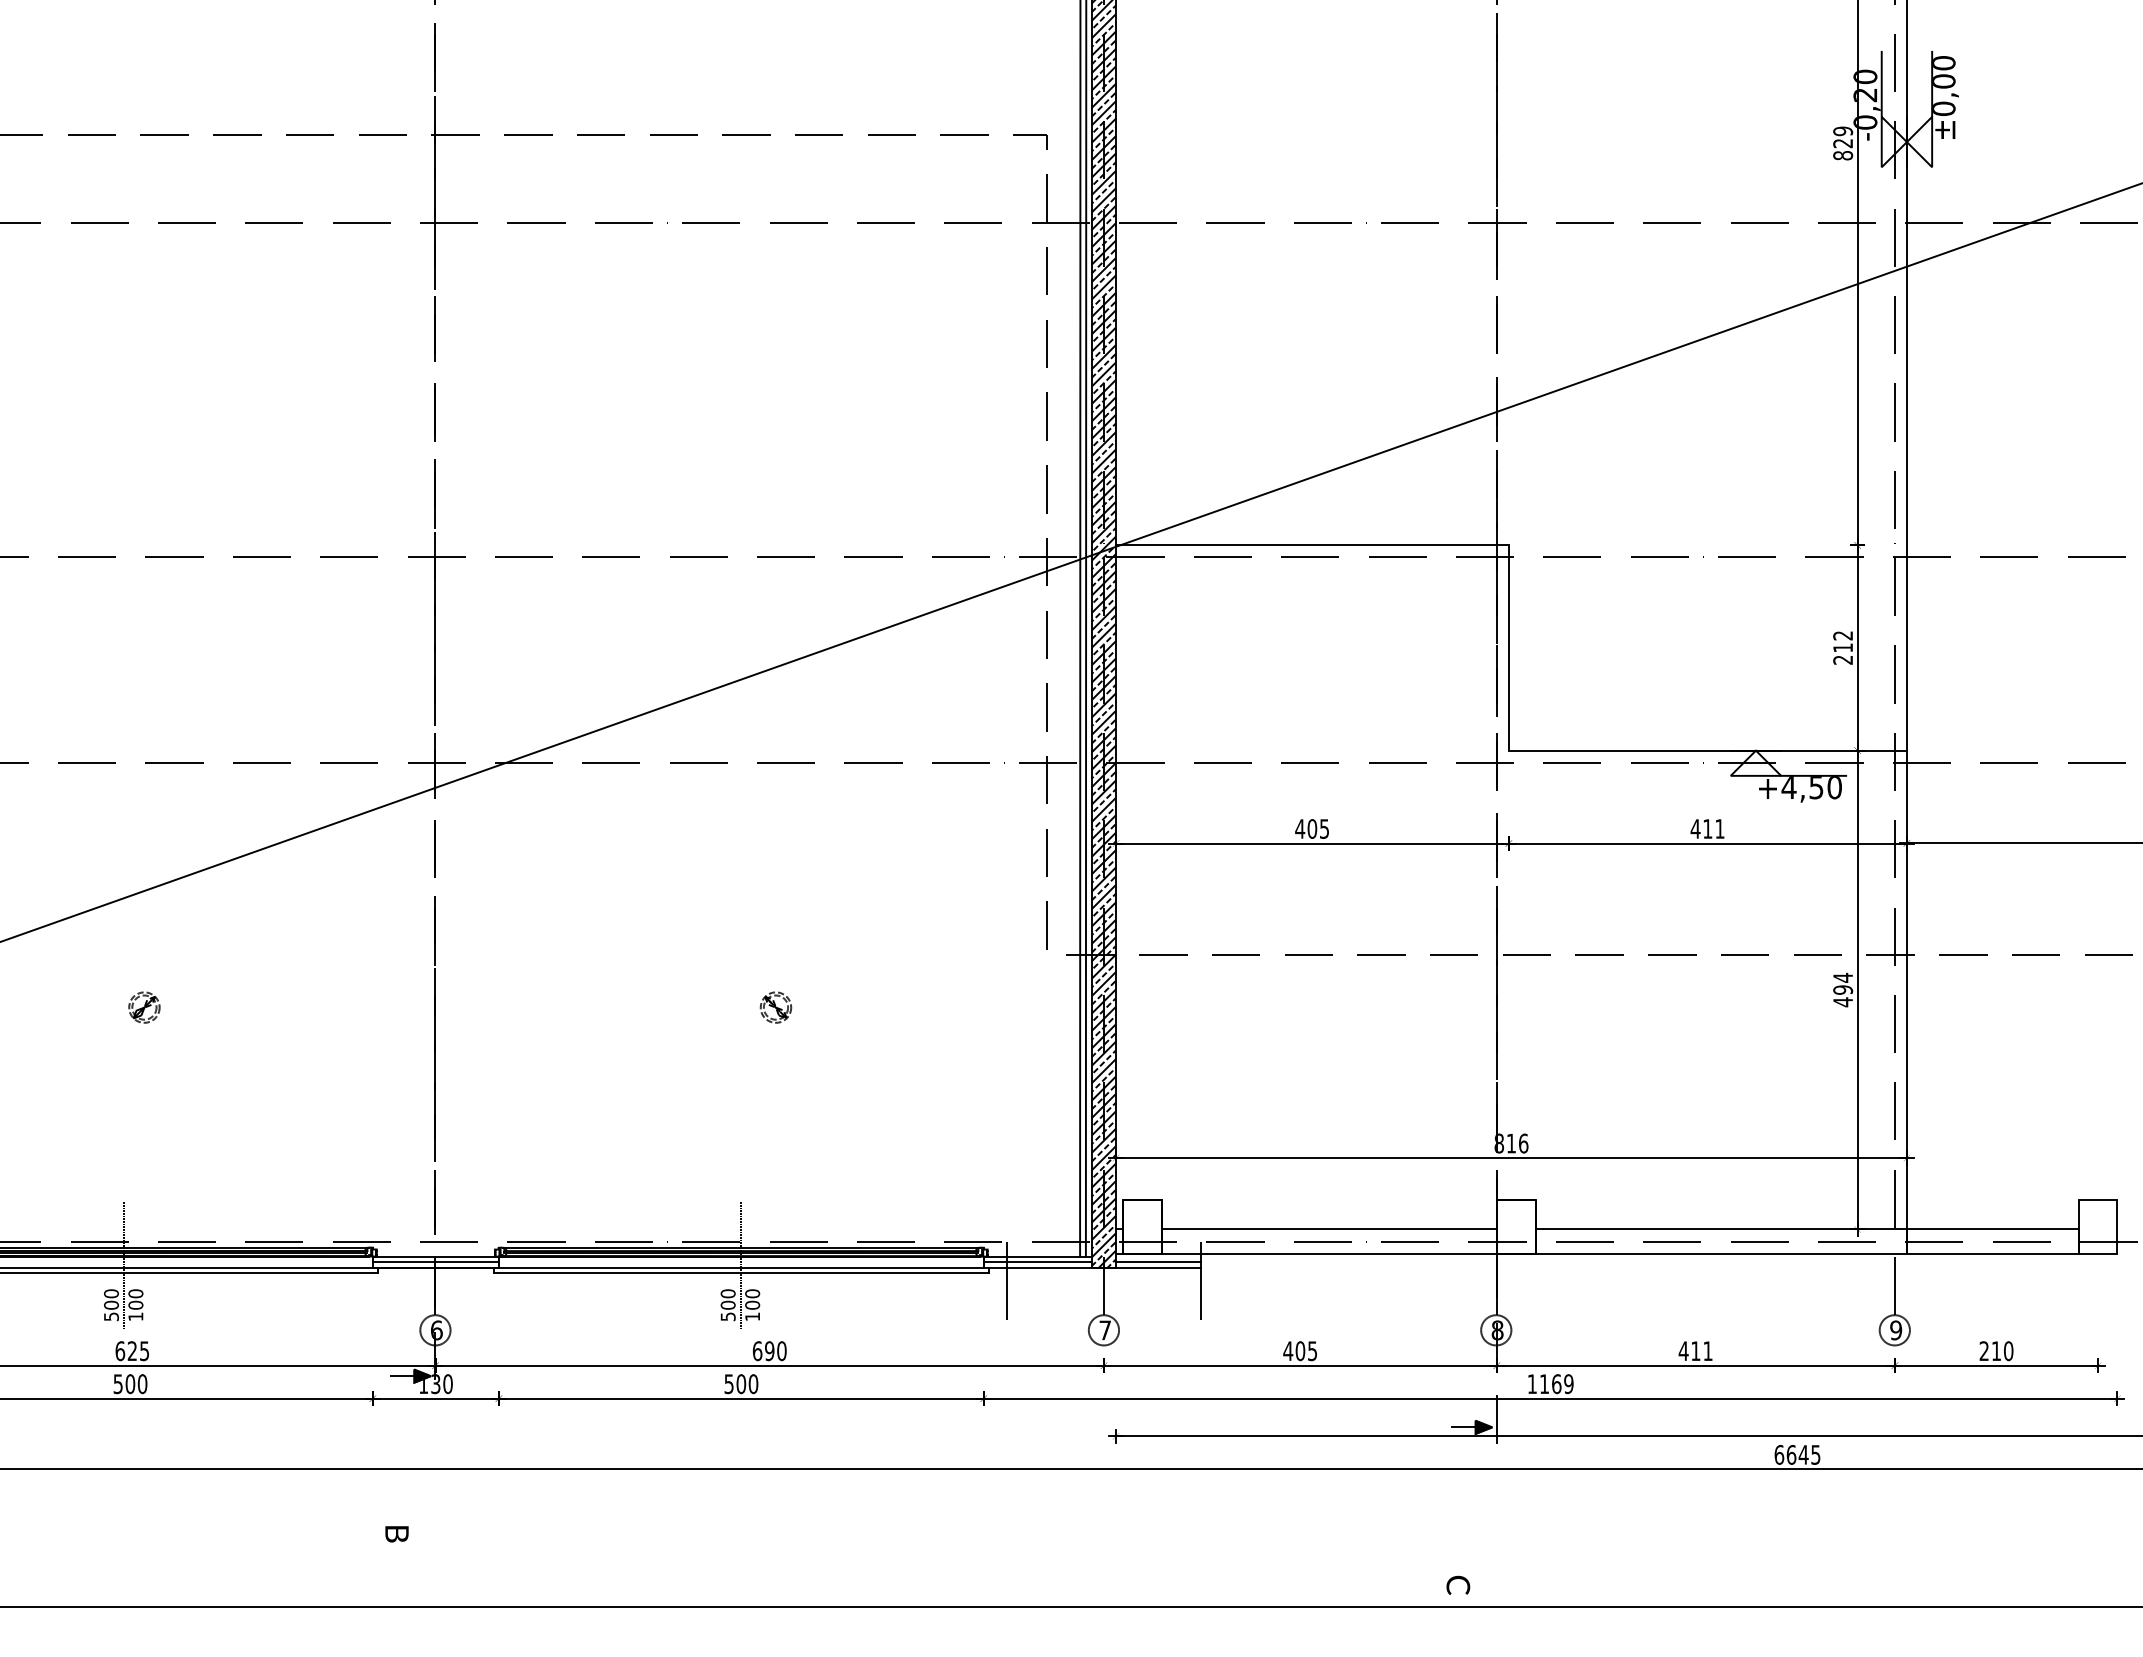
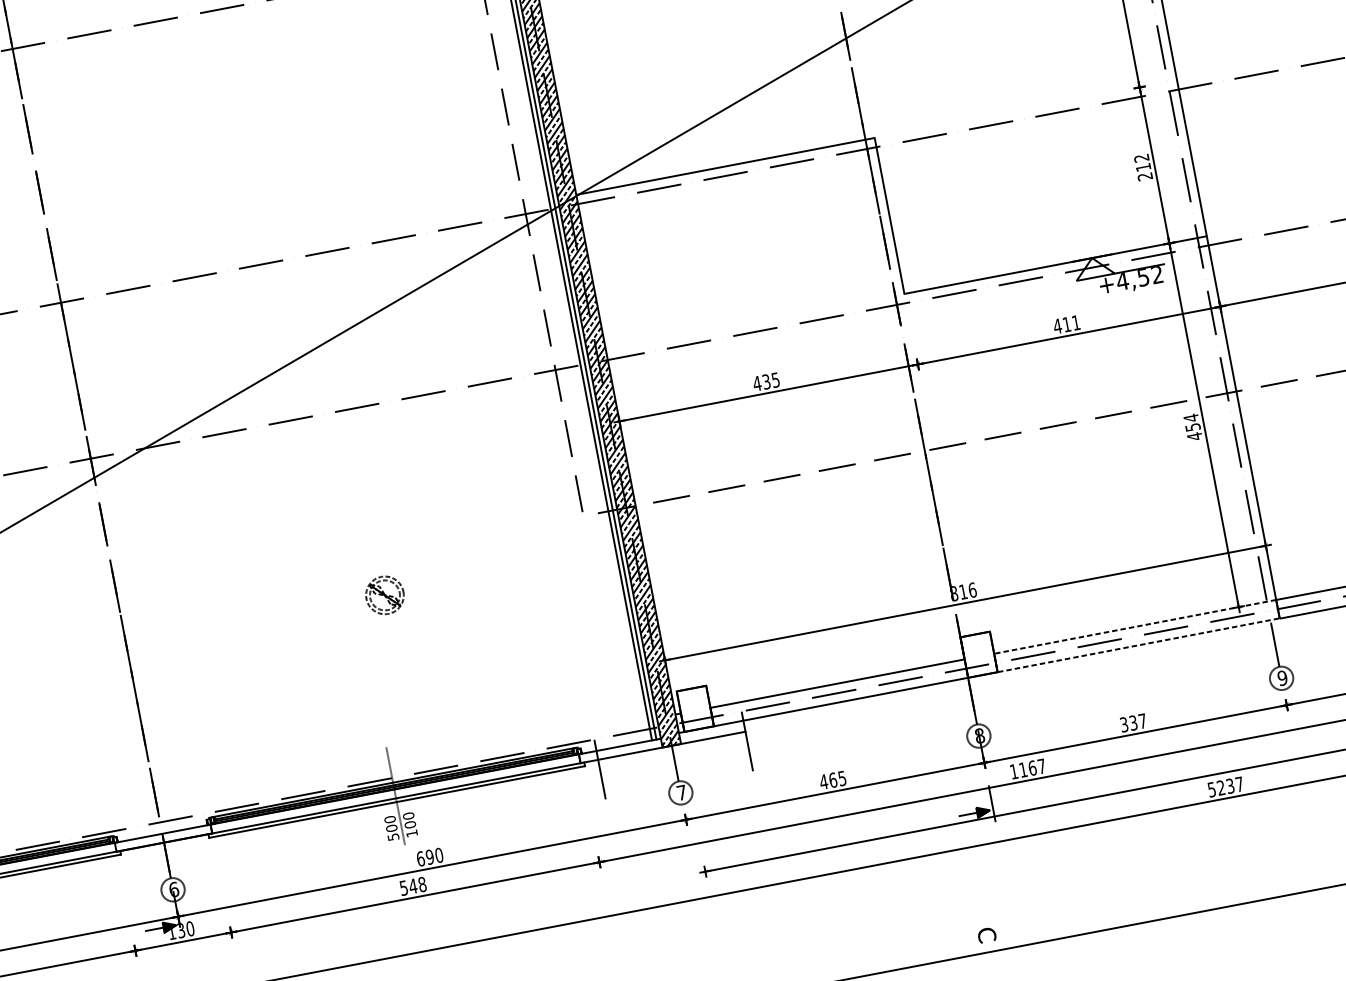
text: (1834, 787) -> (1157, 274), +4,50 -> +4,52
text: (1312, 828) -> (766, 381), 405 -> 435
text: (1842, 989) -> (1192, 427), 494 -> 454
part: (775, 1007) -> (384, 595), size x1.6
line: (1535, 1242) -> (995, 663), solid -> dashed
line: (435, 1262) -> (163, 838), removed
line: (1037, 1262) -> (620, 751), removed
line: (1158, 1262) -> (712, 733), removed
text: (1300, 1350) -> (833, 779), 405 -> 465
text: (1695, 1351) -> (1133, 723), 411 -> 337
text: (747, 1384) -> (417, 885), 500 -> 548
text: (1568, 1384) -> (1041, 766), 1169 -> 1167
text: (1797, 1454) -> (1225, 786), 6645 -> 5237

